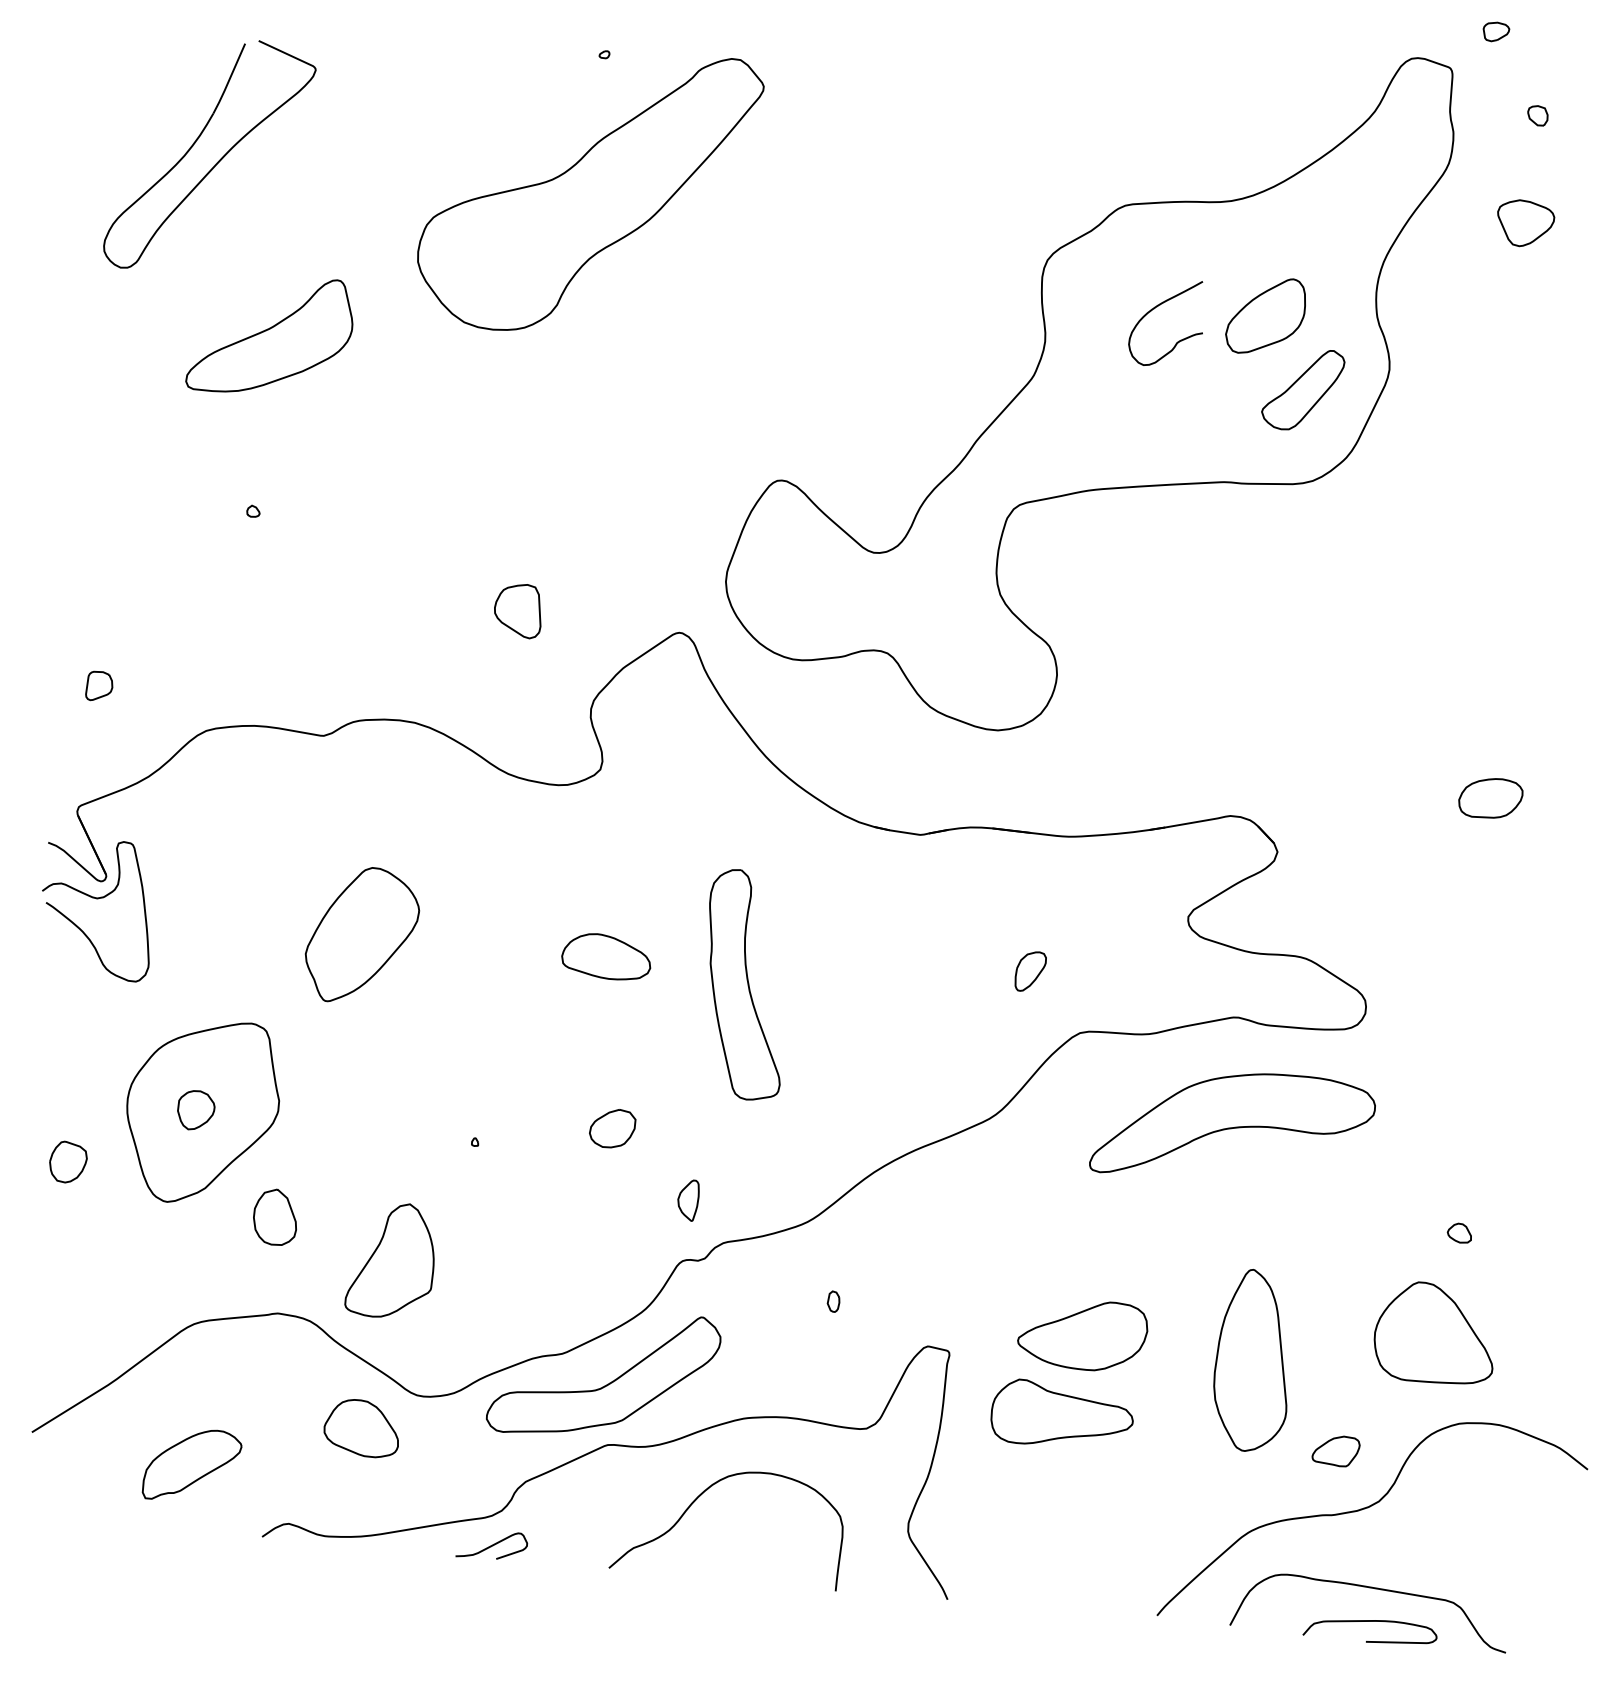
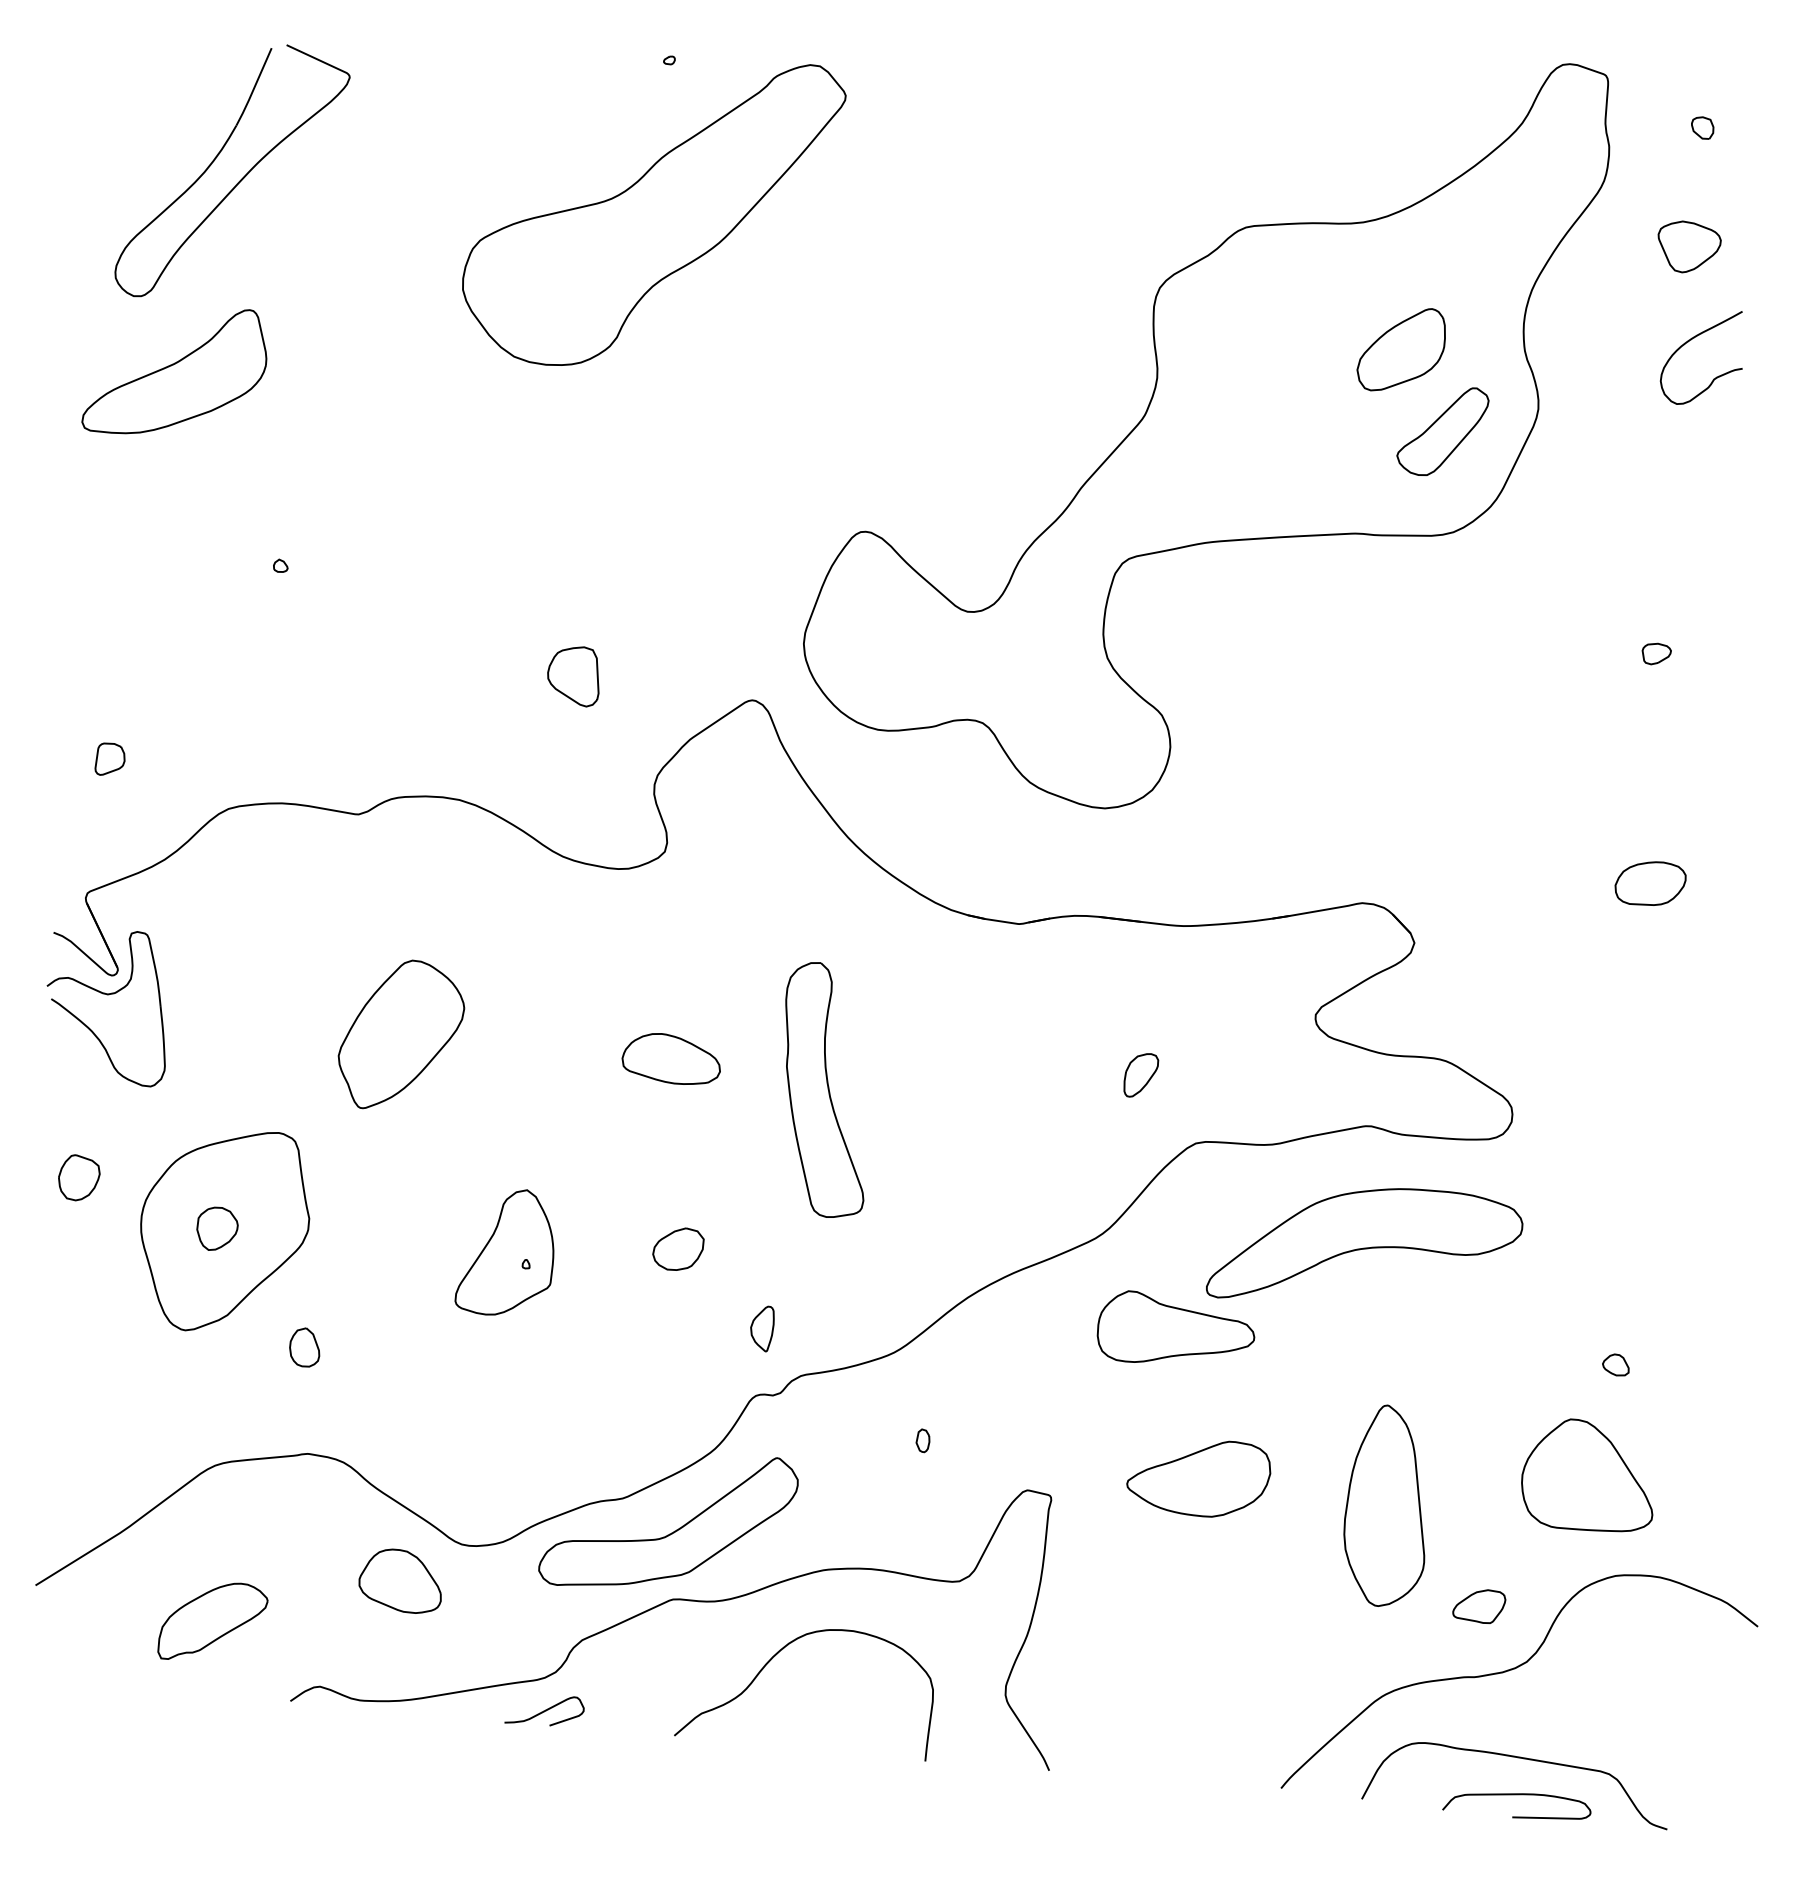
part: (1496, 31) -> (1656, 653), moved
curve: (1154, 309) -> (1688, 342), moved
part: (269, 335) -> (174, 371), moved
part: (68, 1161) -> (79, 1177), moved
part: (274, 1217) -> (304, 1347), size x0.62
part: (389, 1260) -> (504, 1252), moved
part: (1061, 1411) -> (1175, 1326), moved

